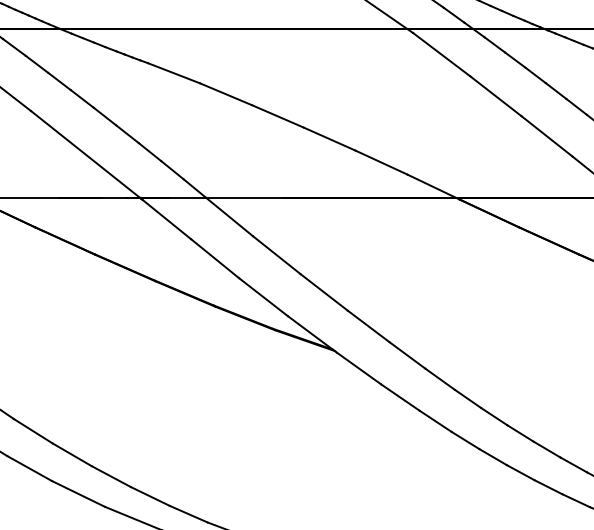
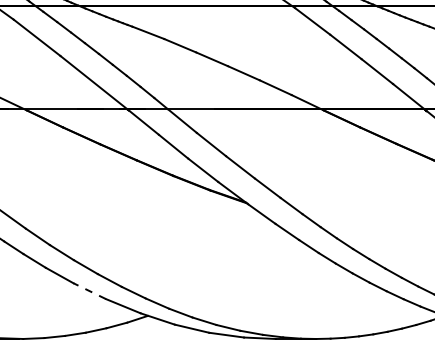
line: (78, 492) -> (89, 290), solid -> dashed

